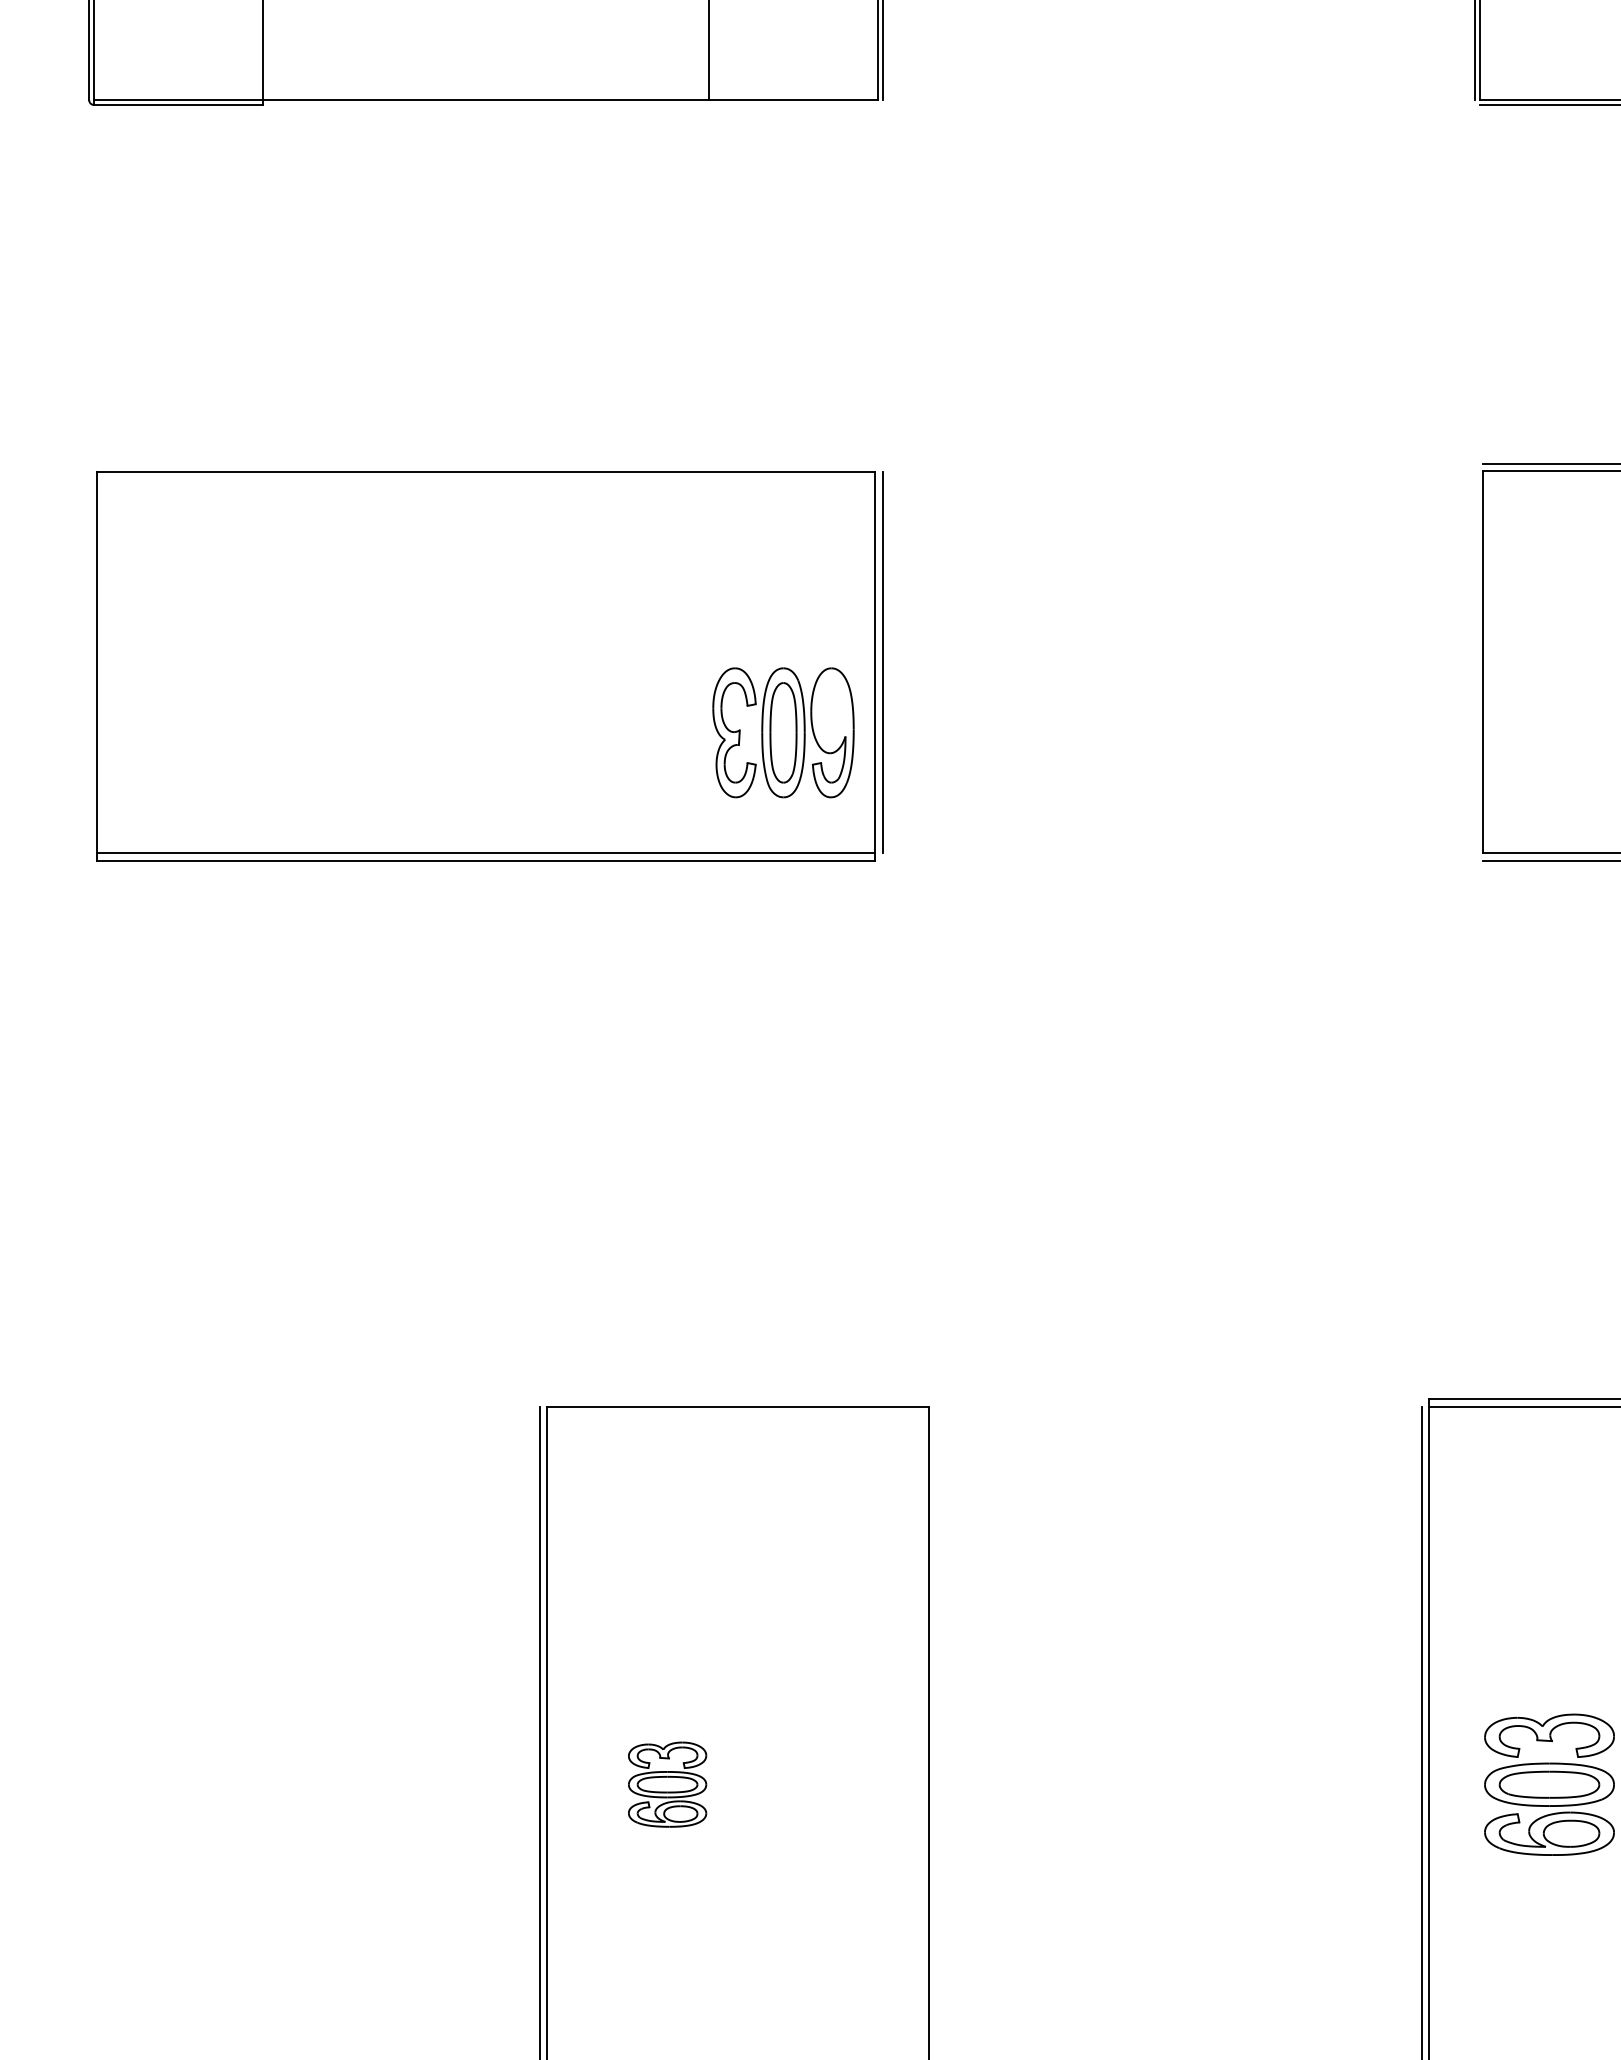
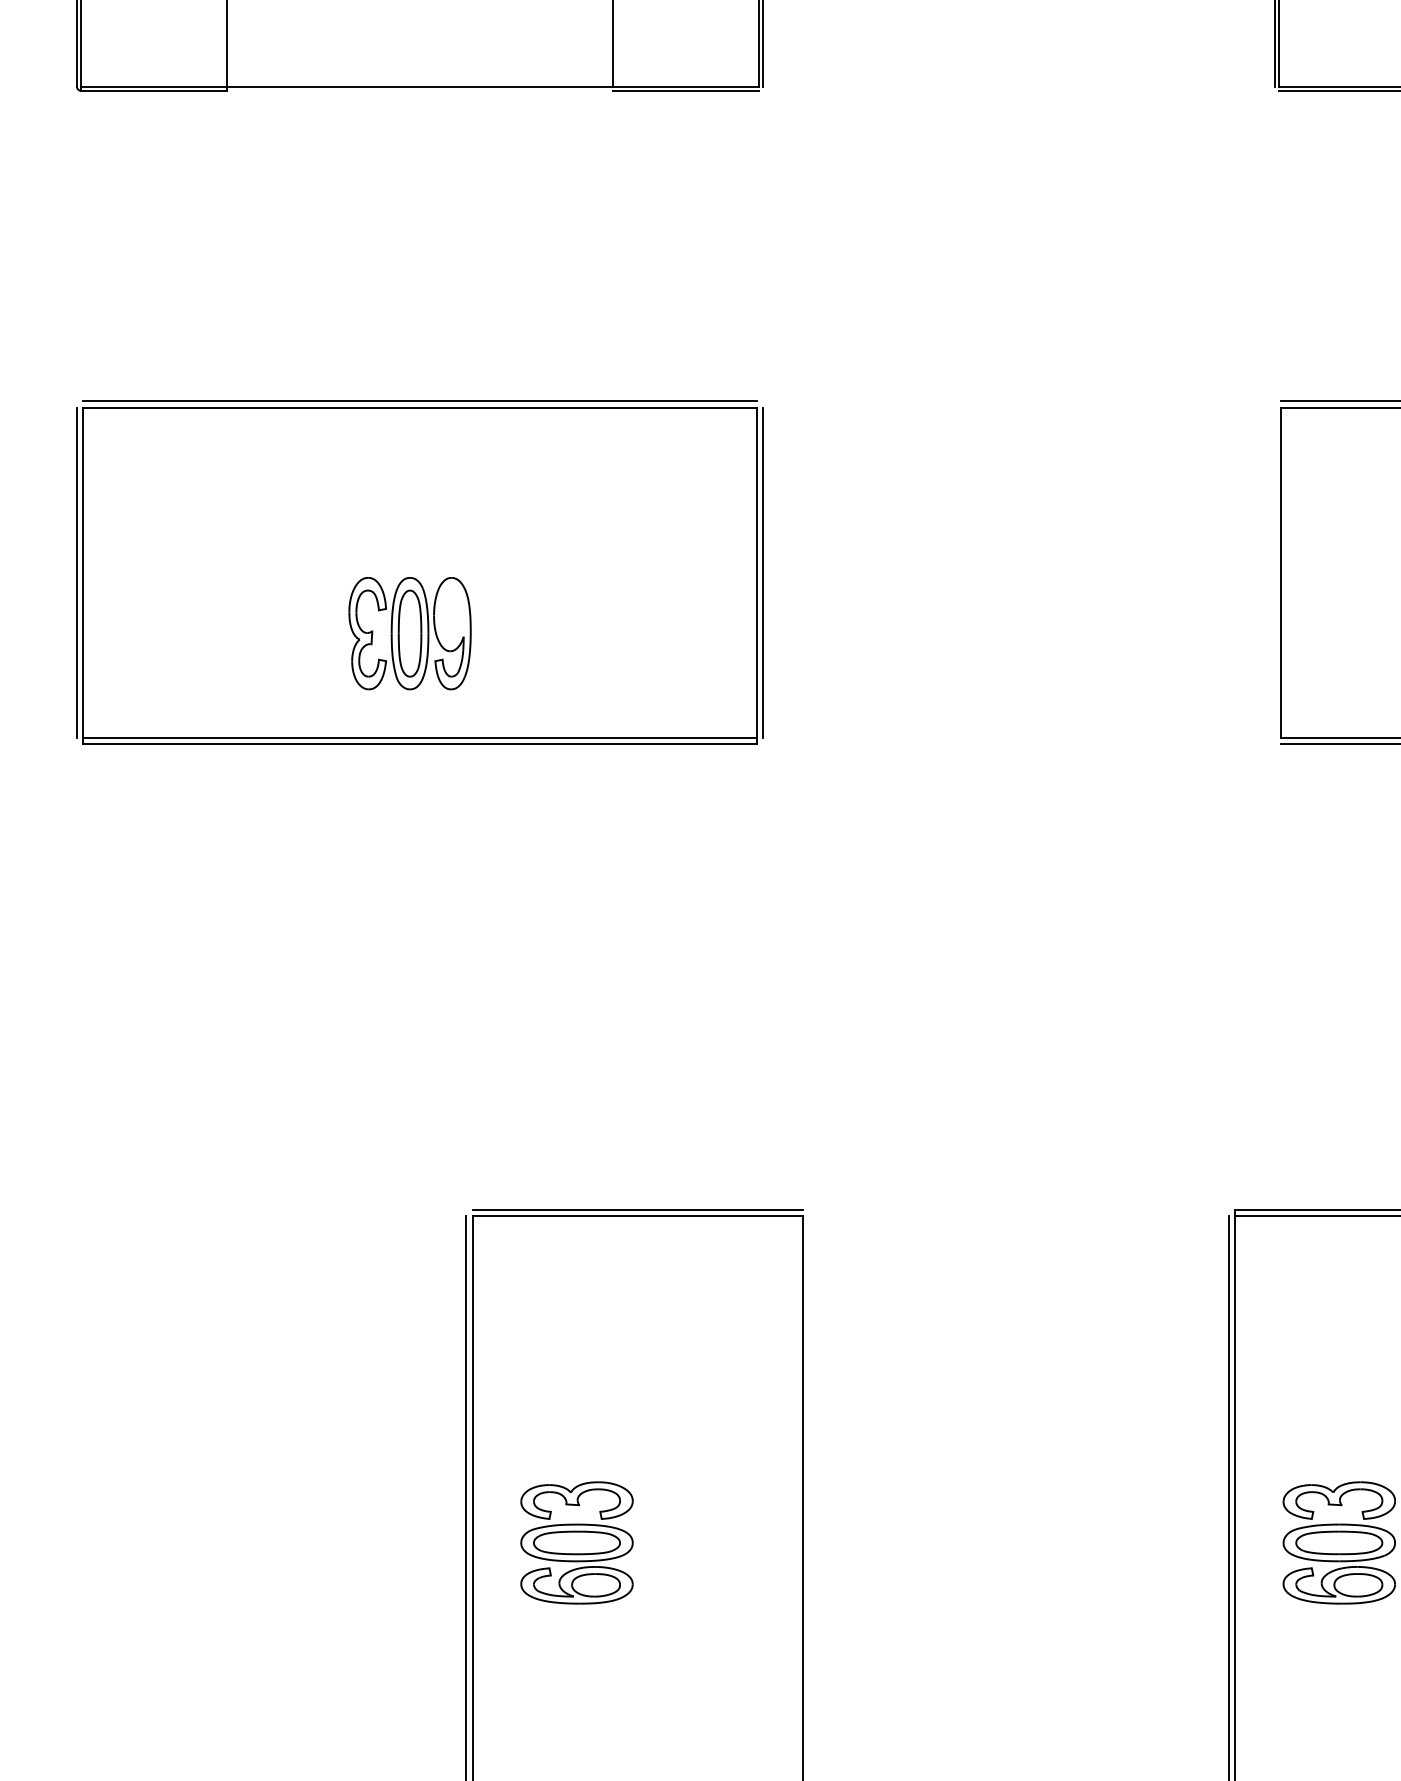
line: (793, 104) -> (685, 90), added
line: (485, 464) -> (419, 401), added
line: (89, 662) -> (77, 572), added
part: (783, 732) -> (410, 633), moved
line: (737, 1399) -> (637, 1209), added
part: (667, 1784) -> (576, 1542), size x1.67

